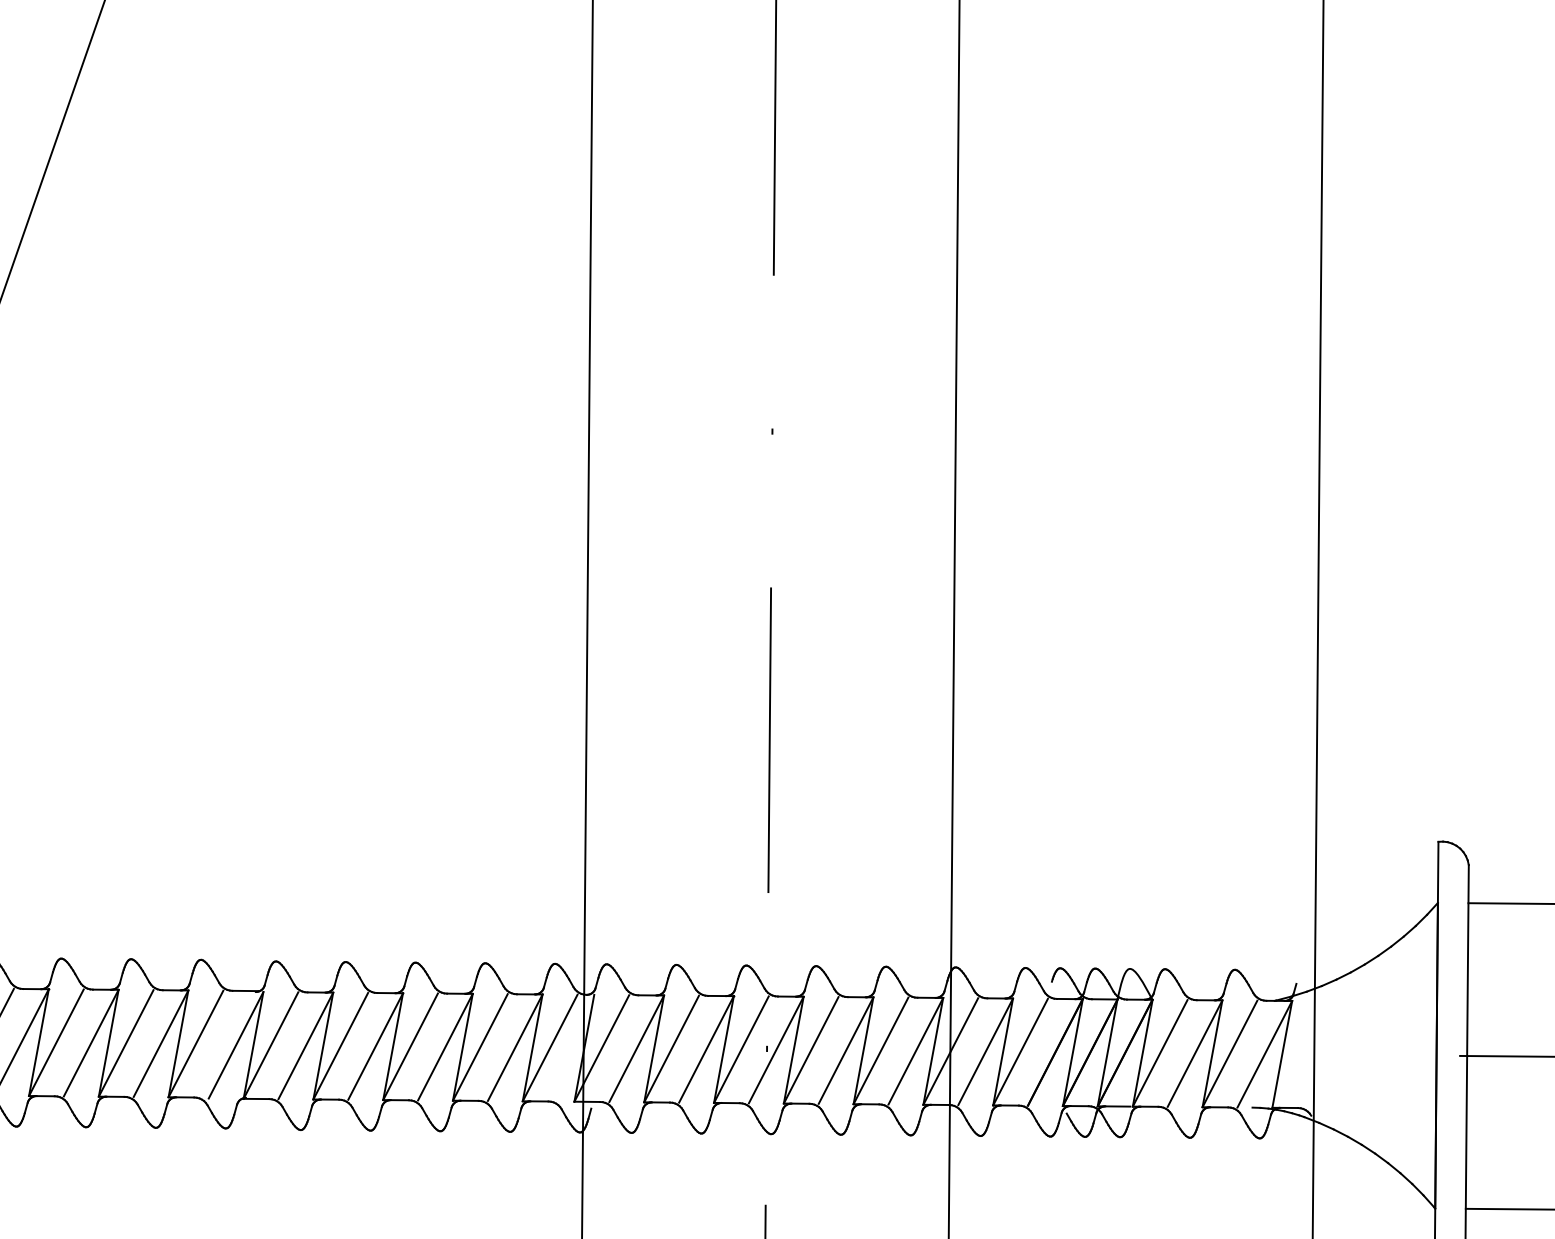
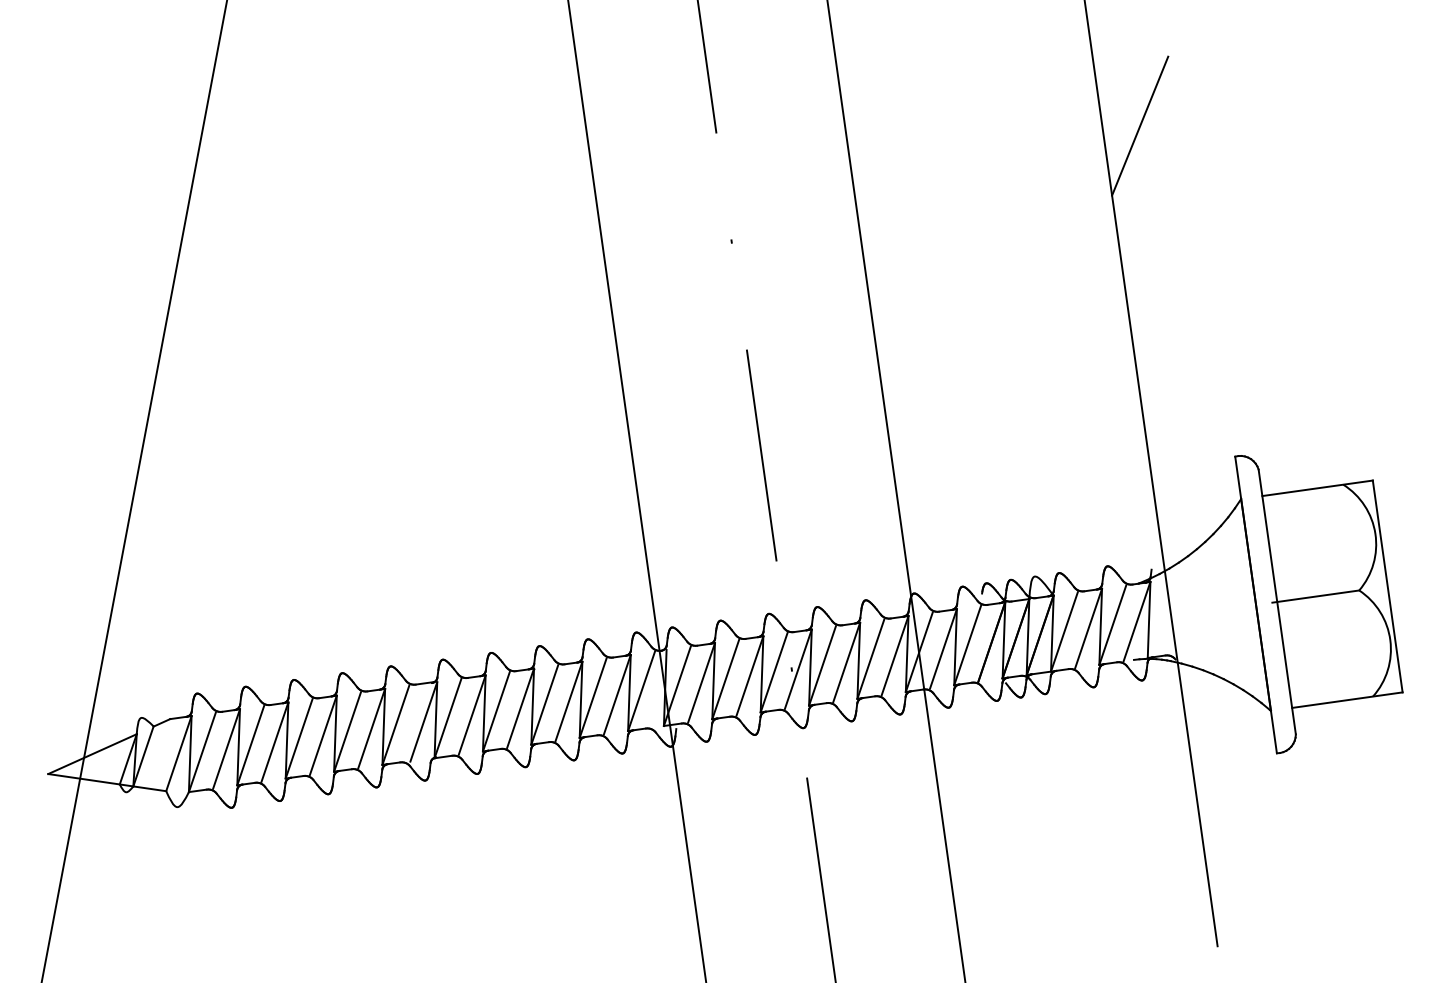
line: (1374, 353) -> (1140, 125), added

